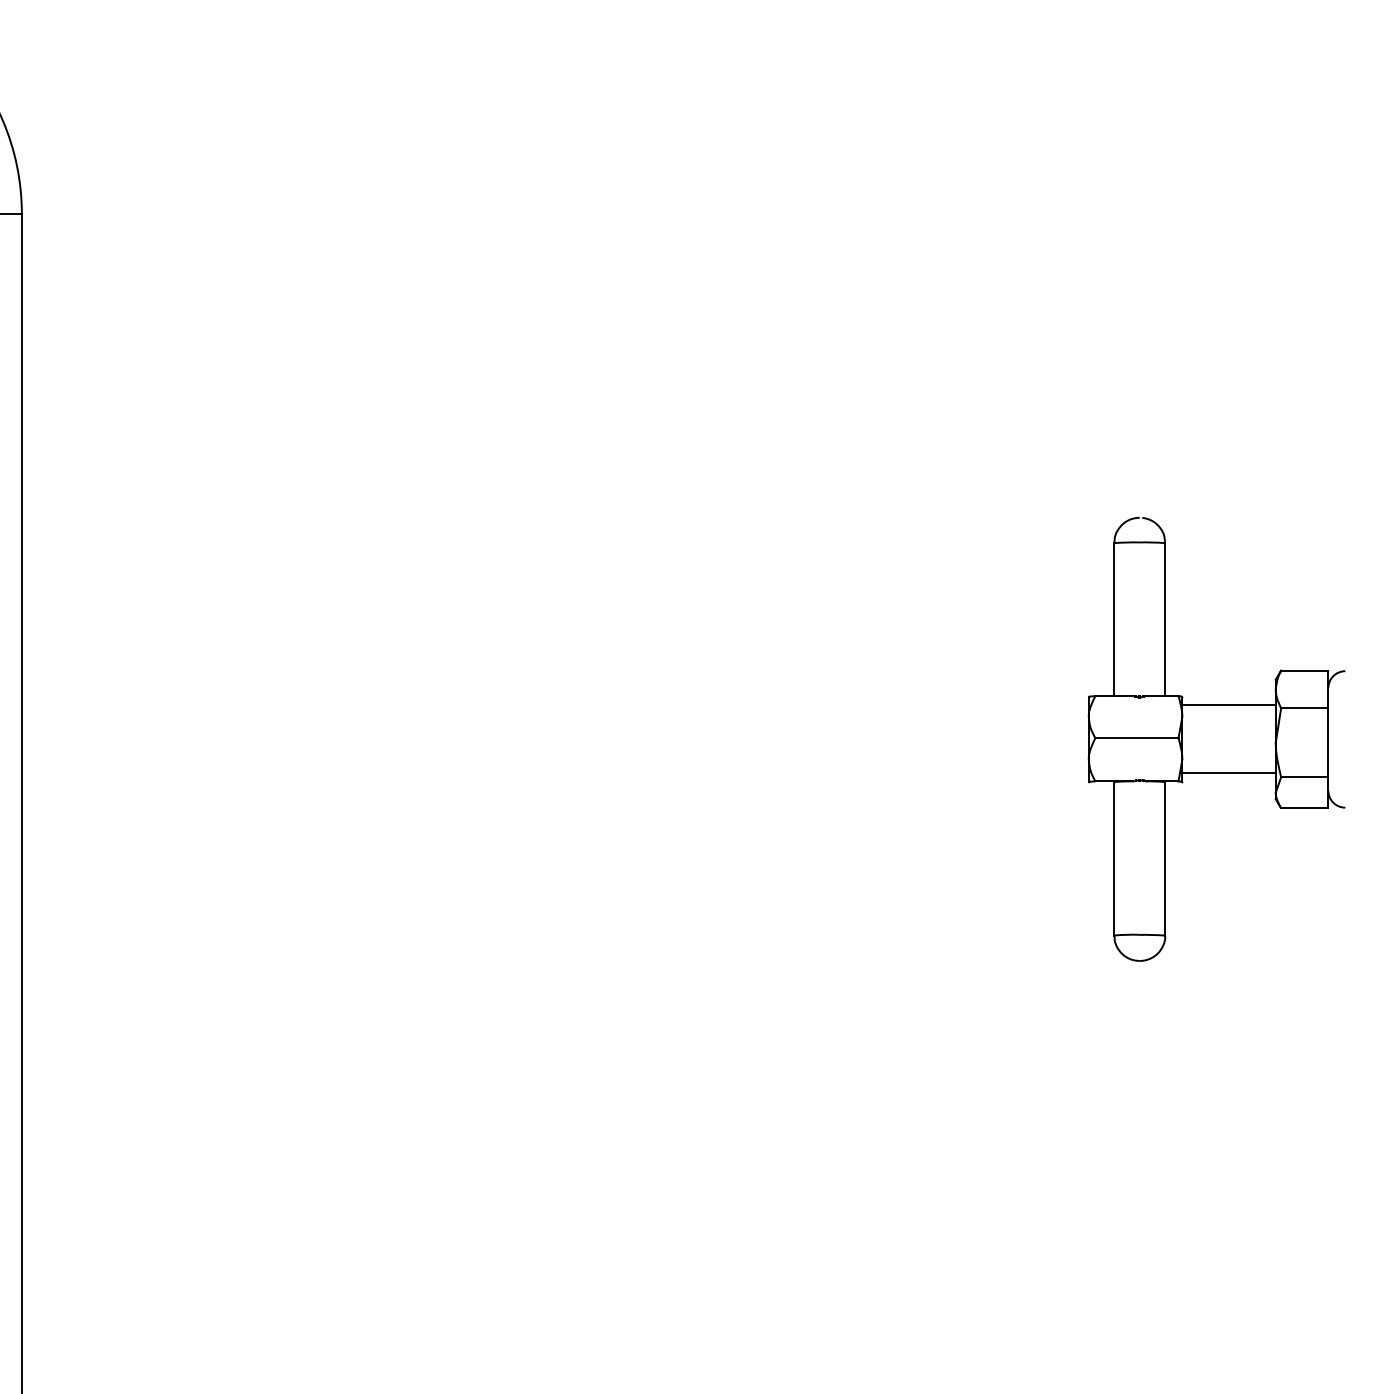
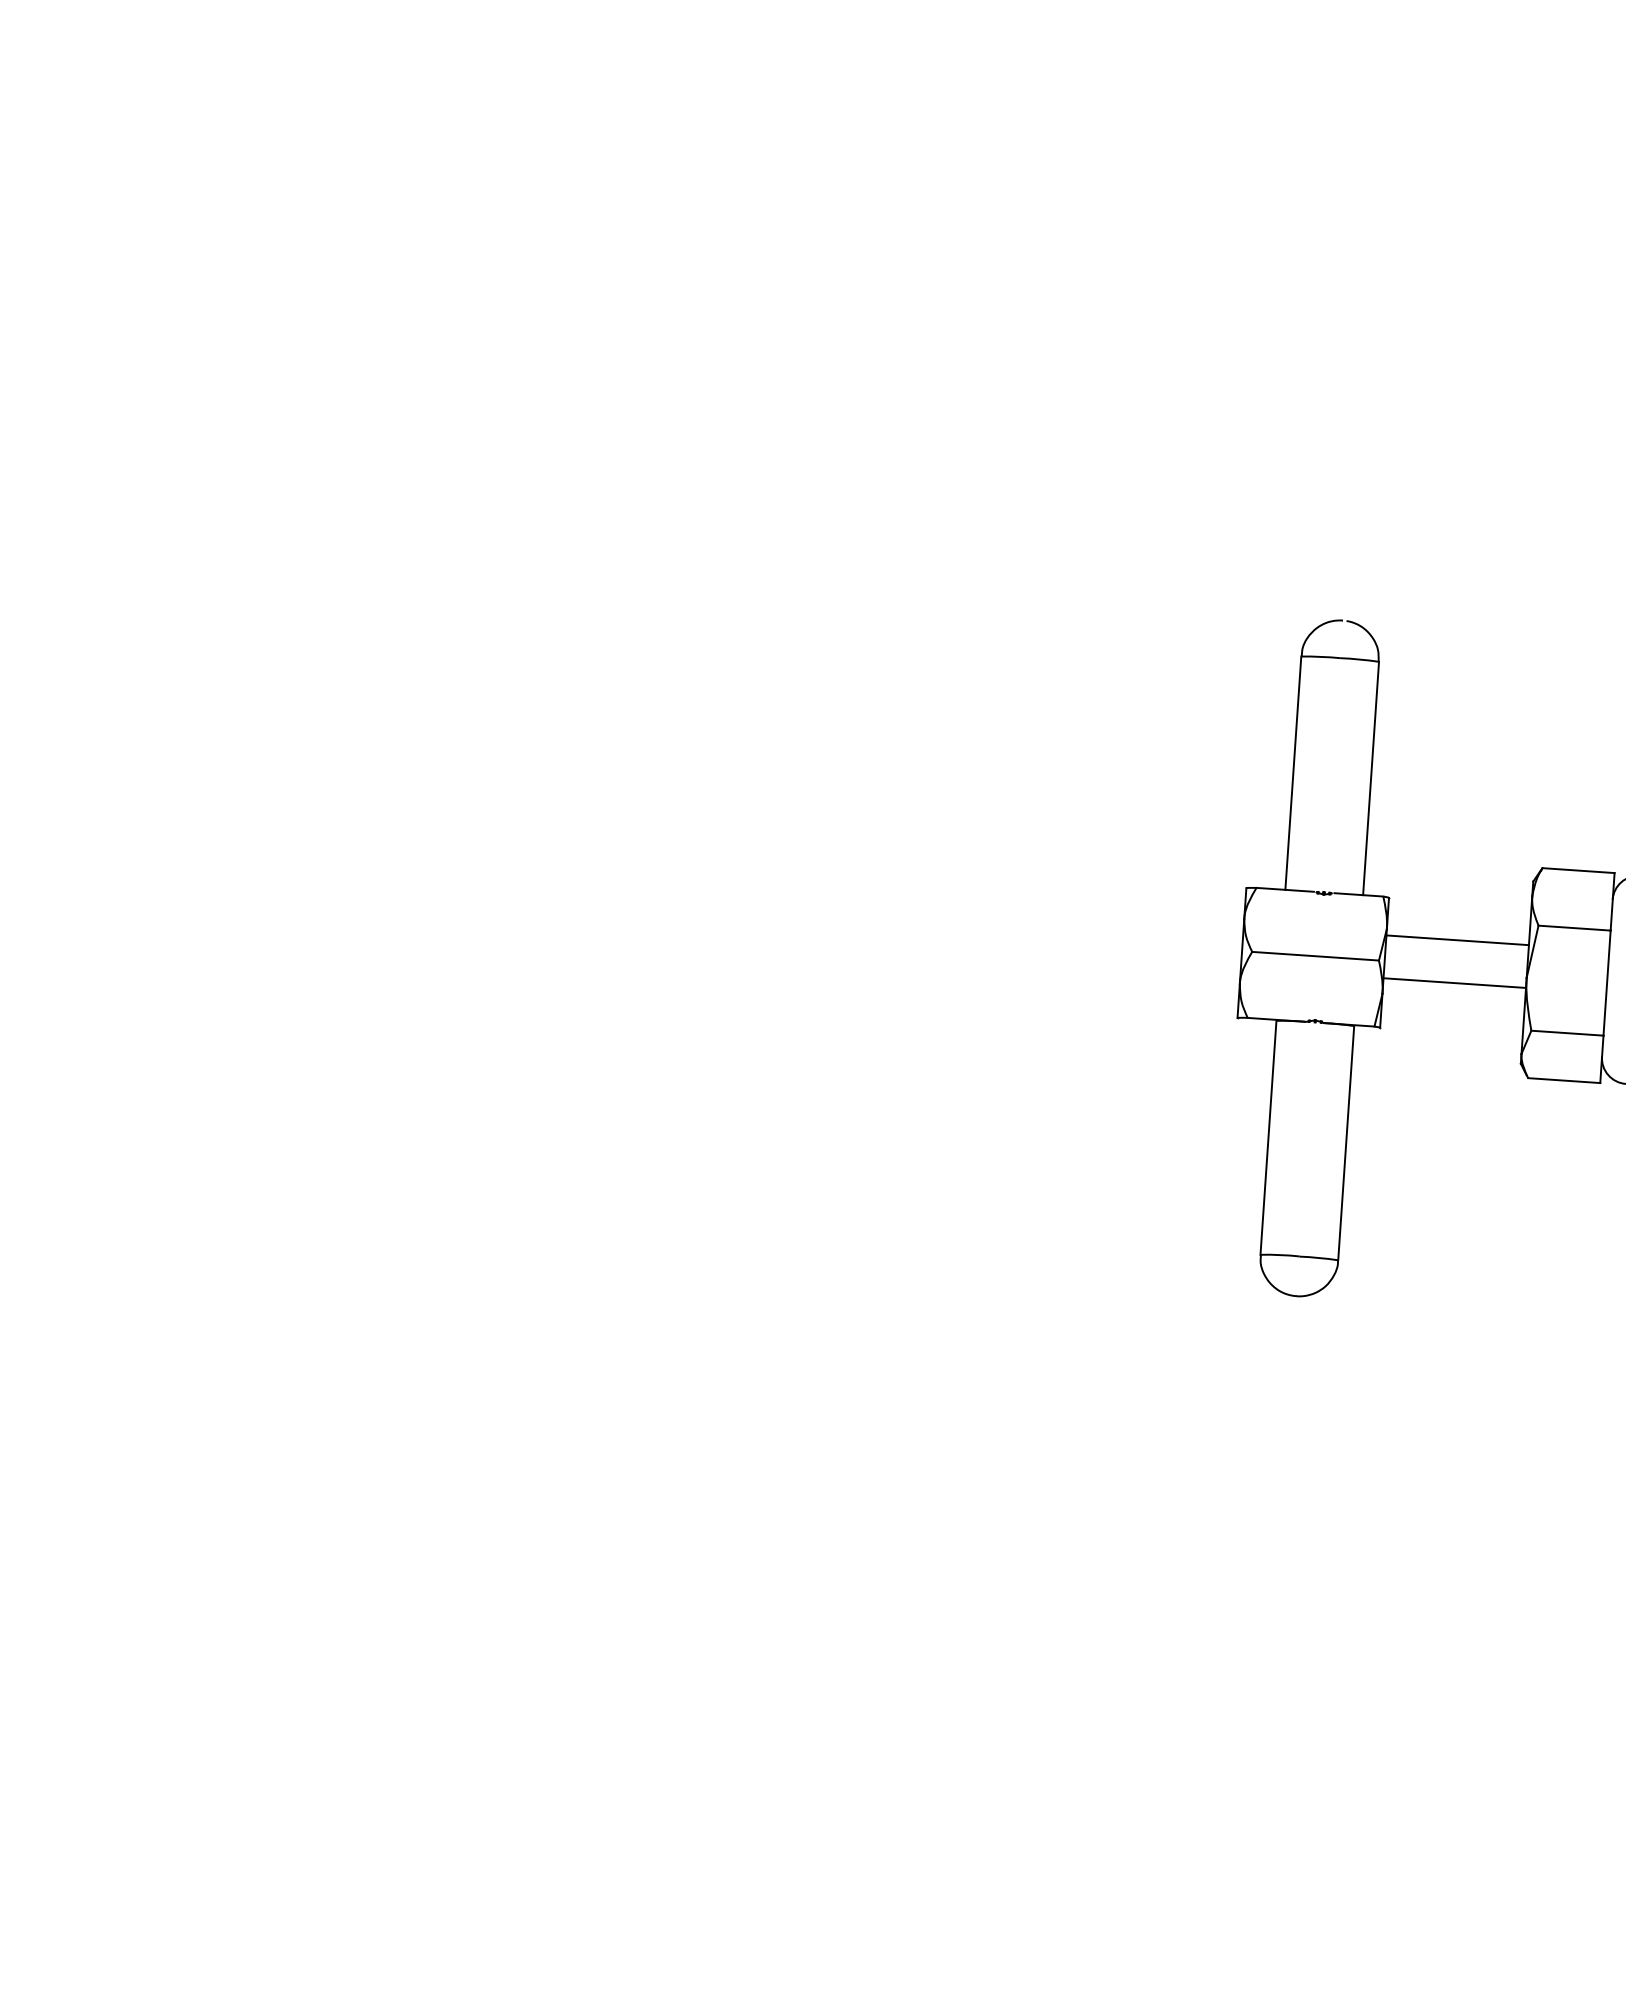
line: (1228, 705) -> (1453, 983), moved
line: (1228, 773) -> (1456, 940), moved

